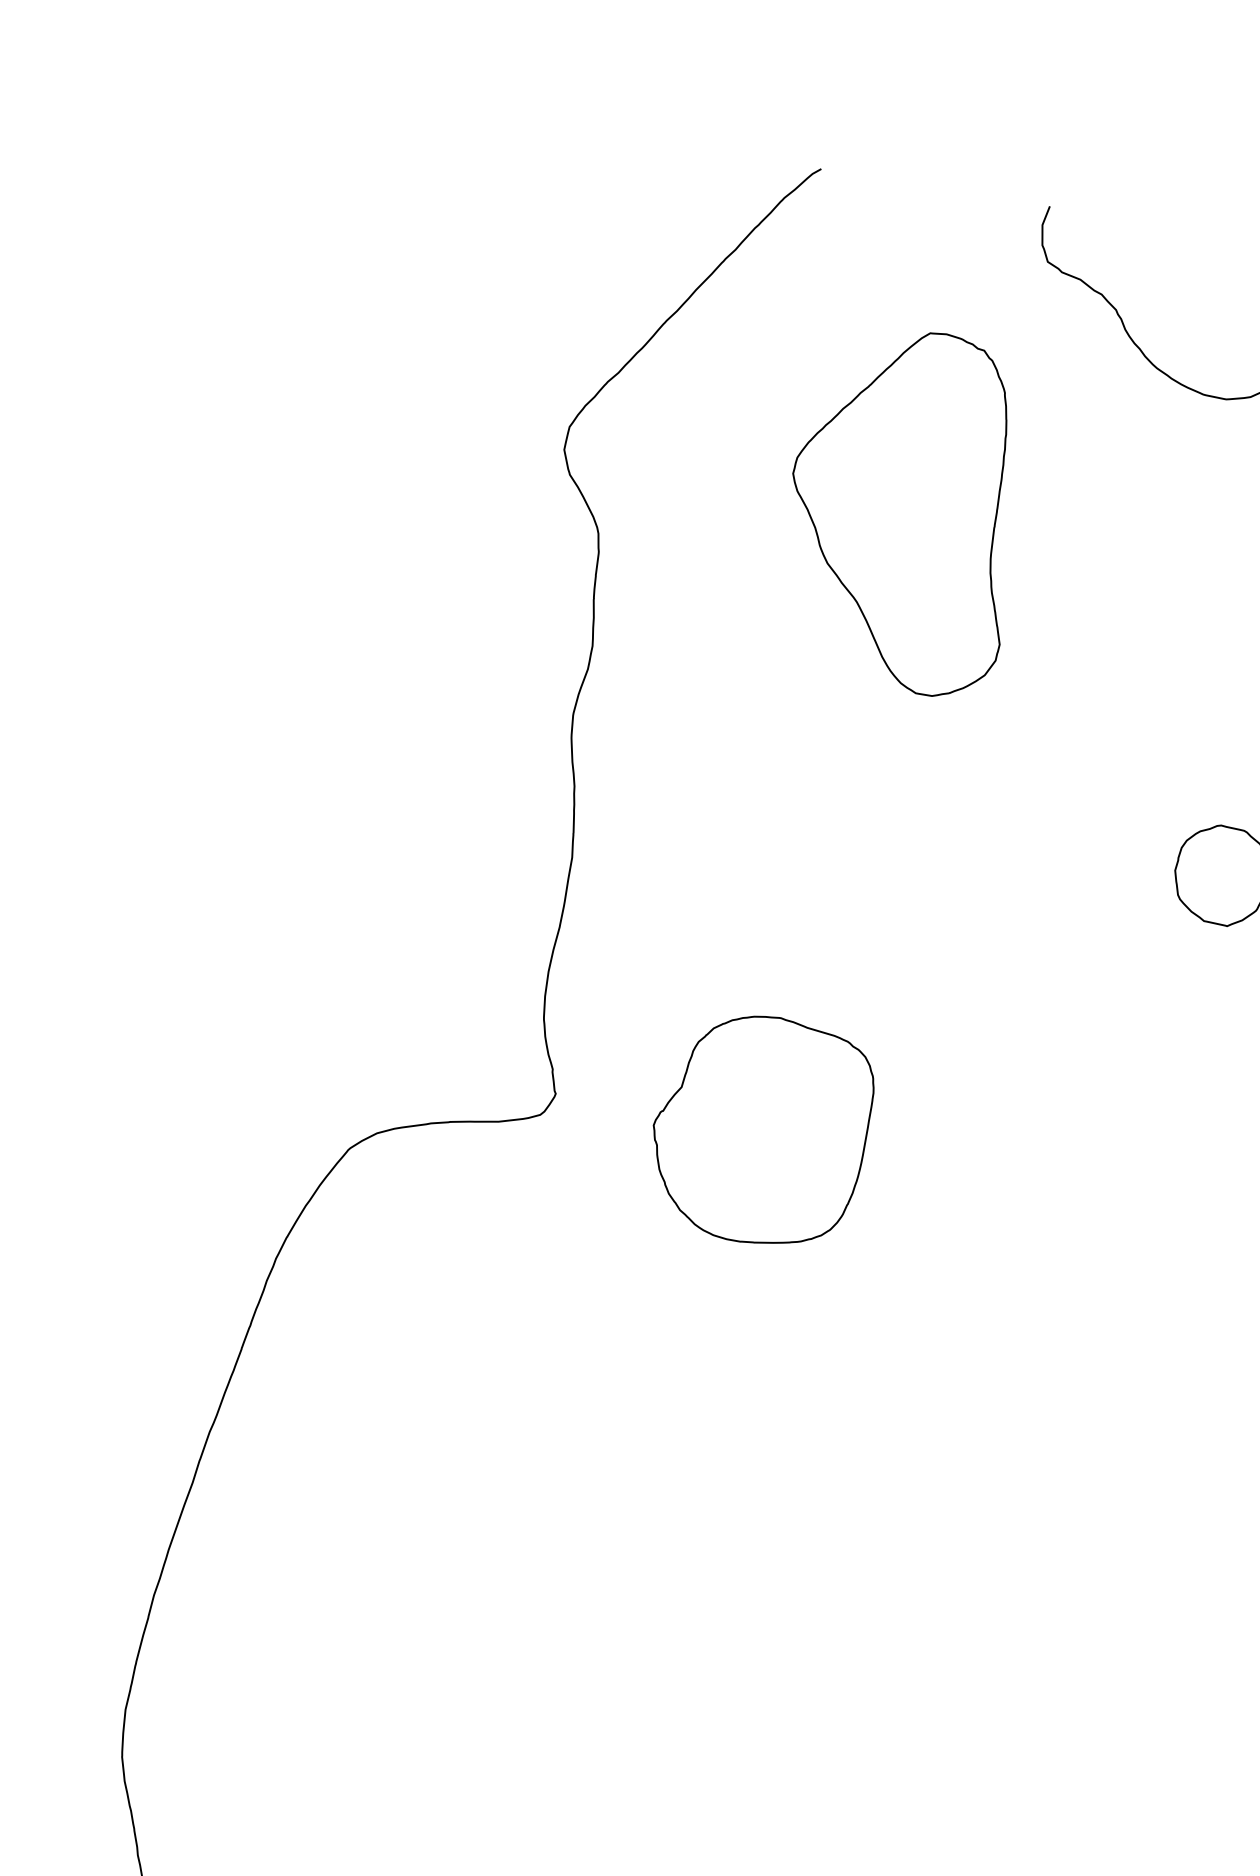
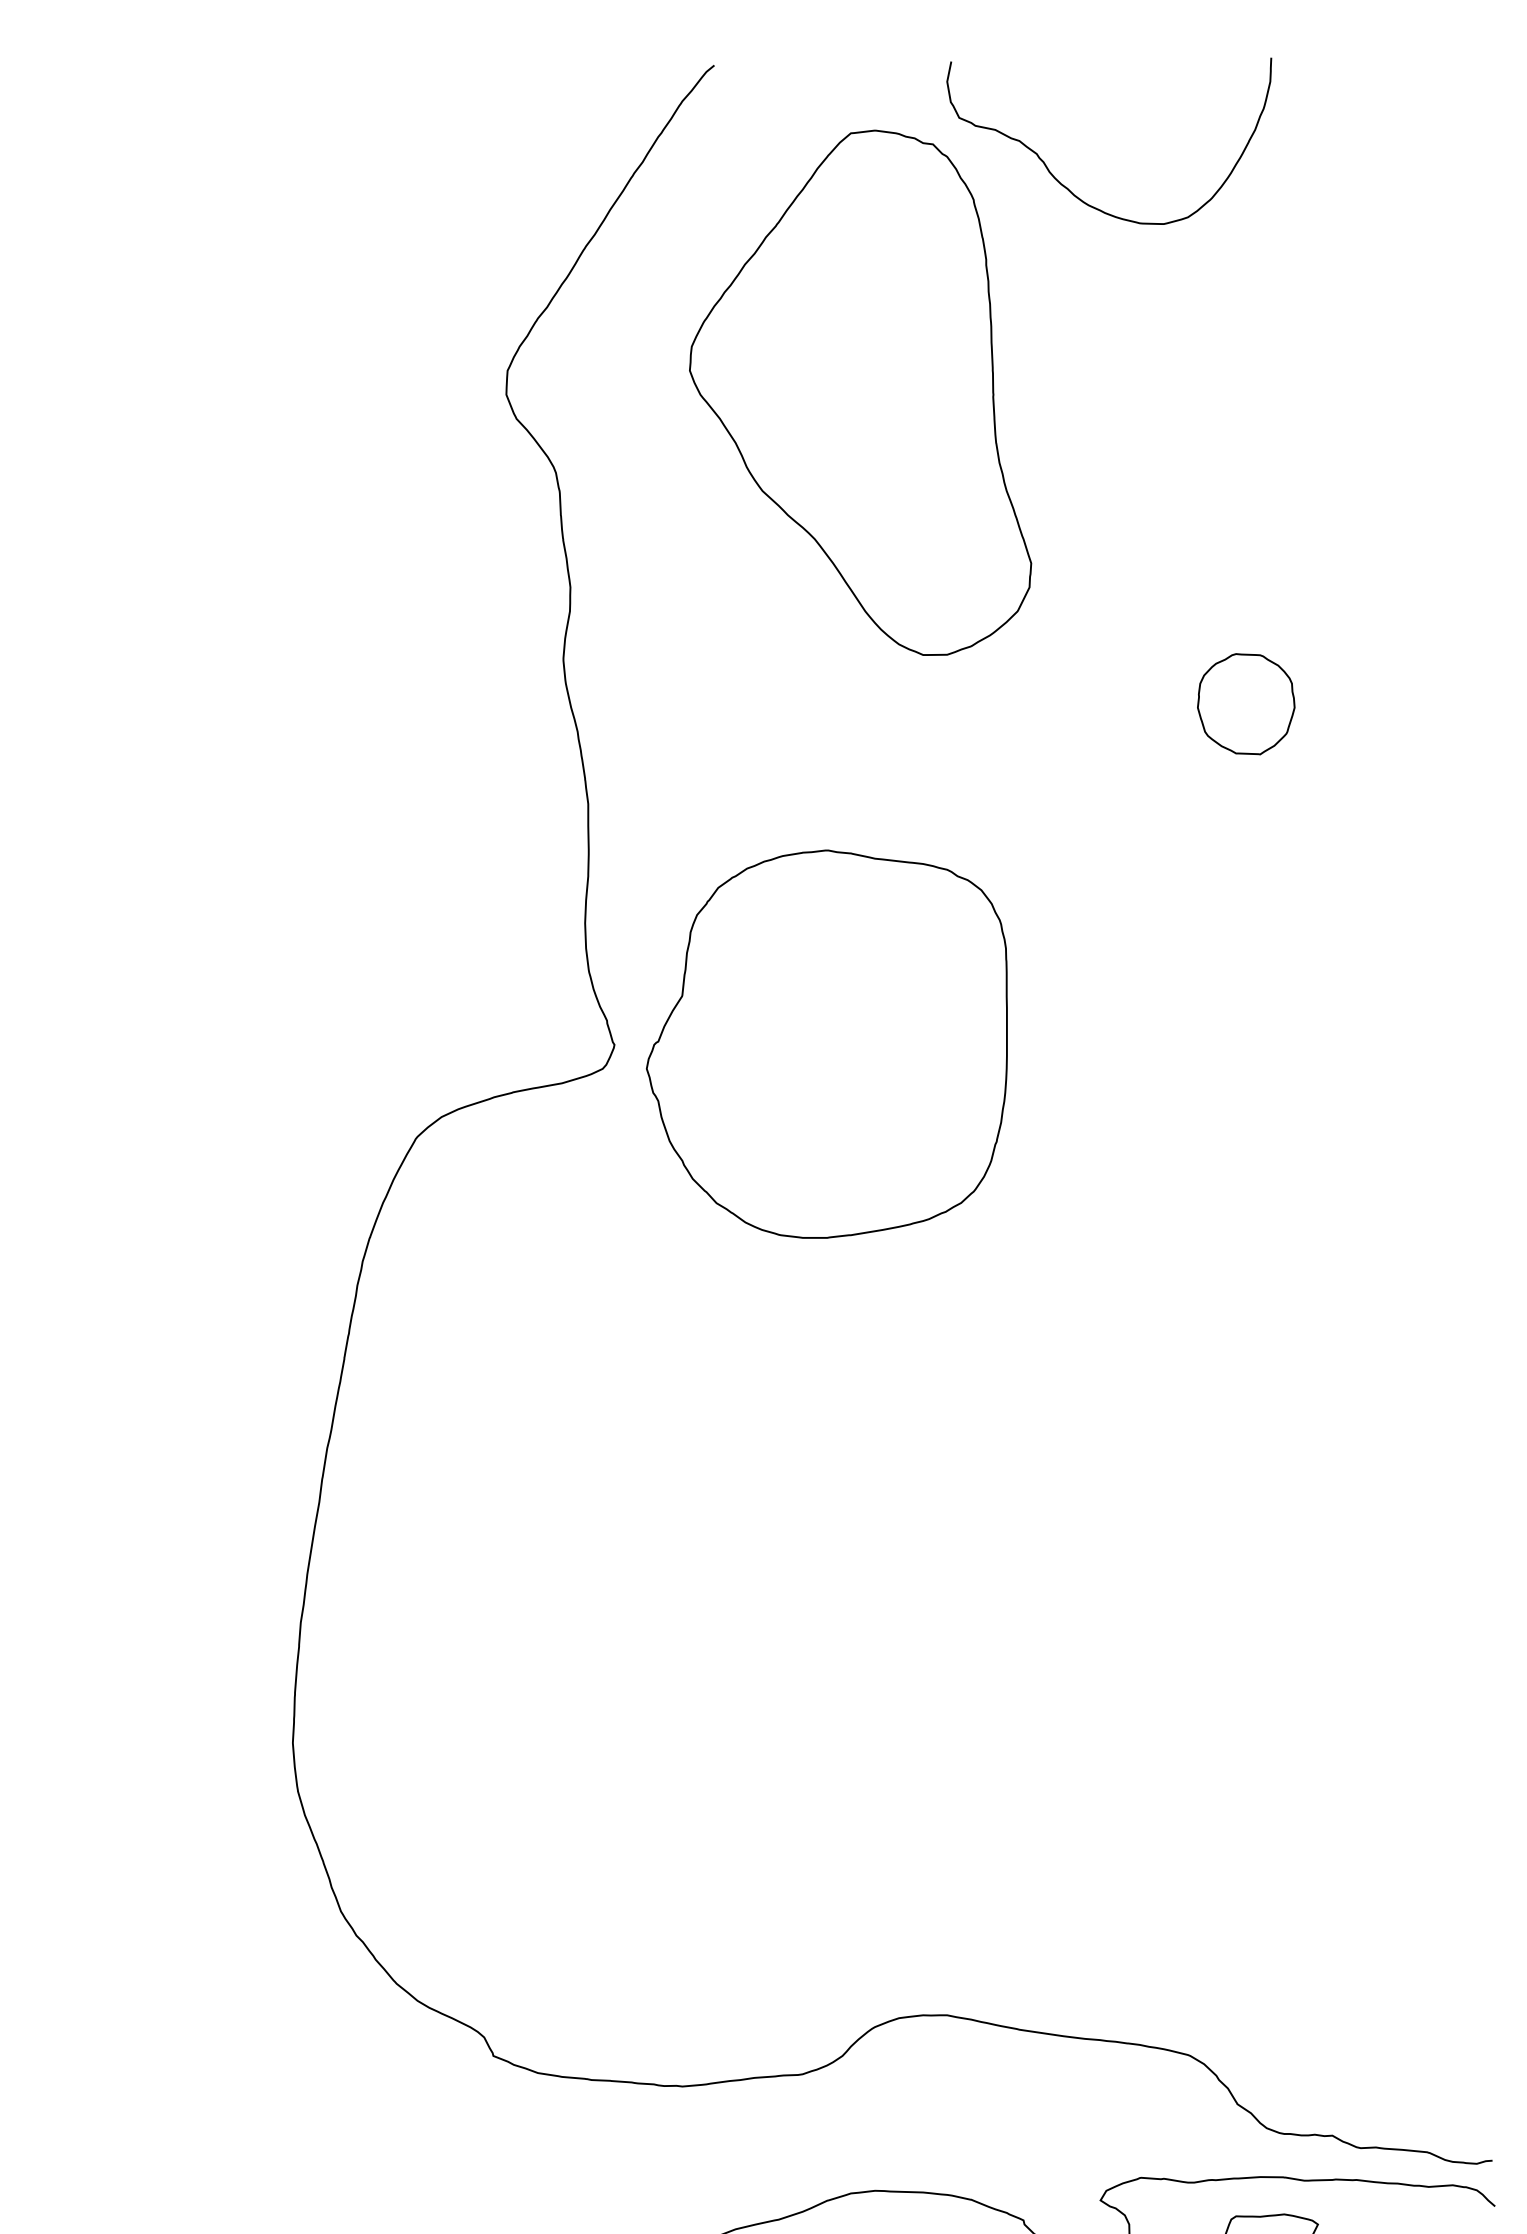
part: (905, 508) -> (860, 392), size x1.43
part: (759, 1129) -> (826, 1043), size x1.67

